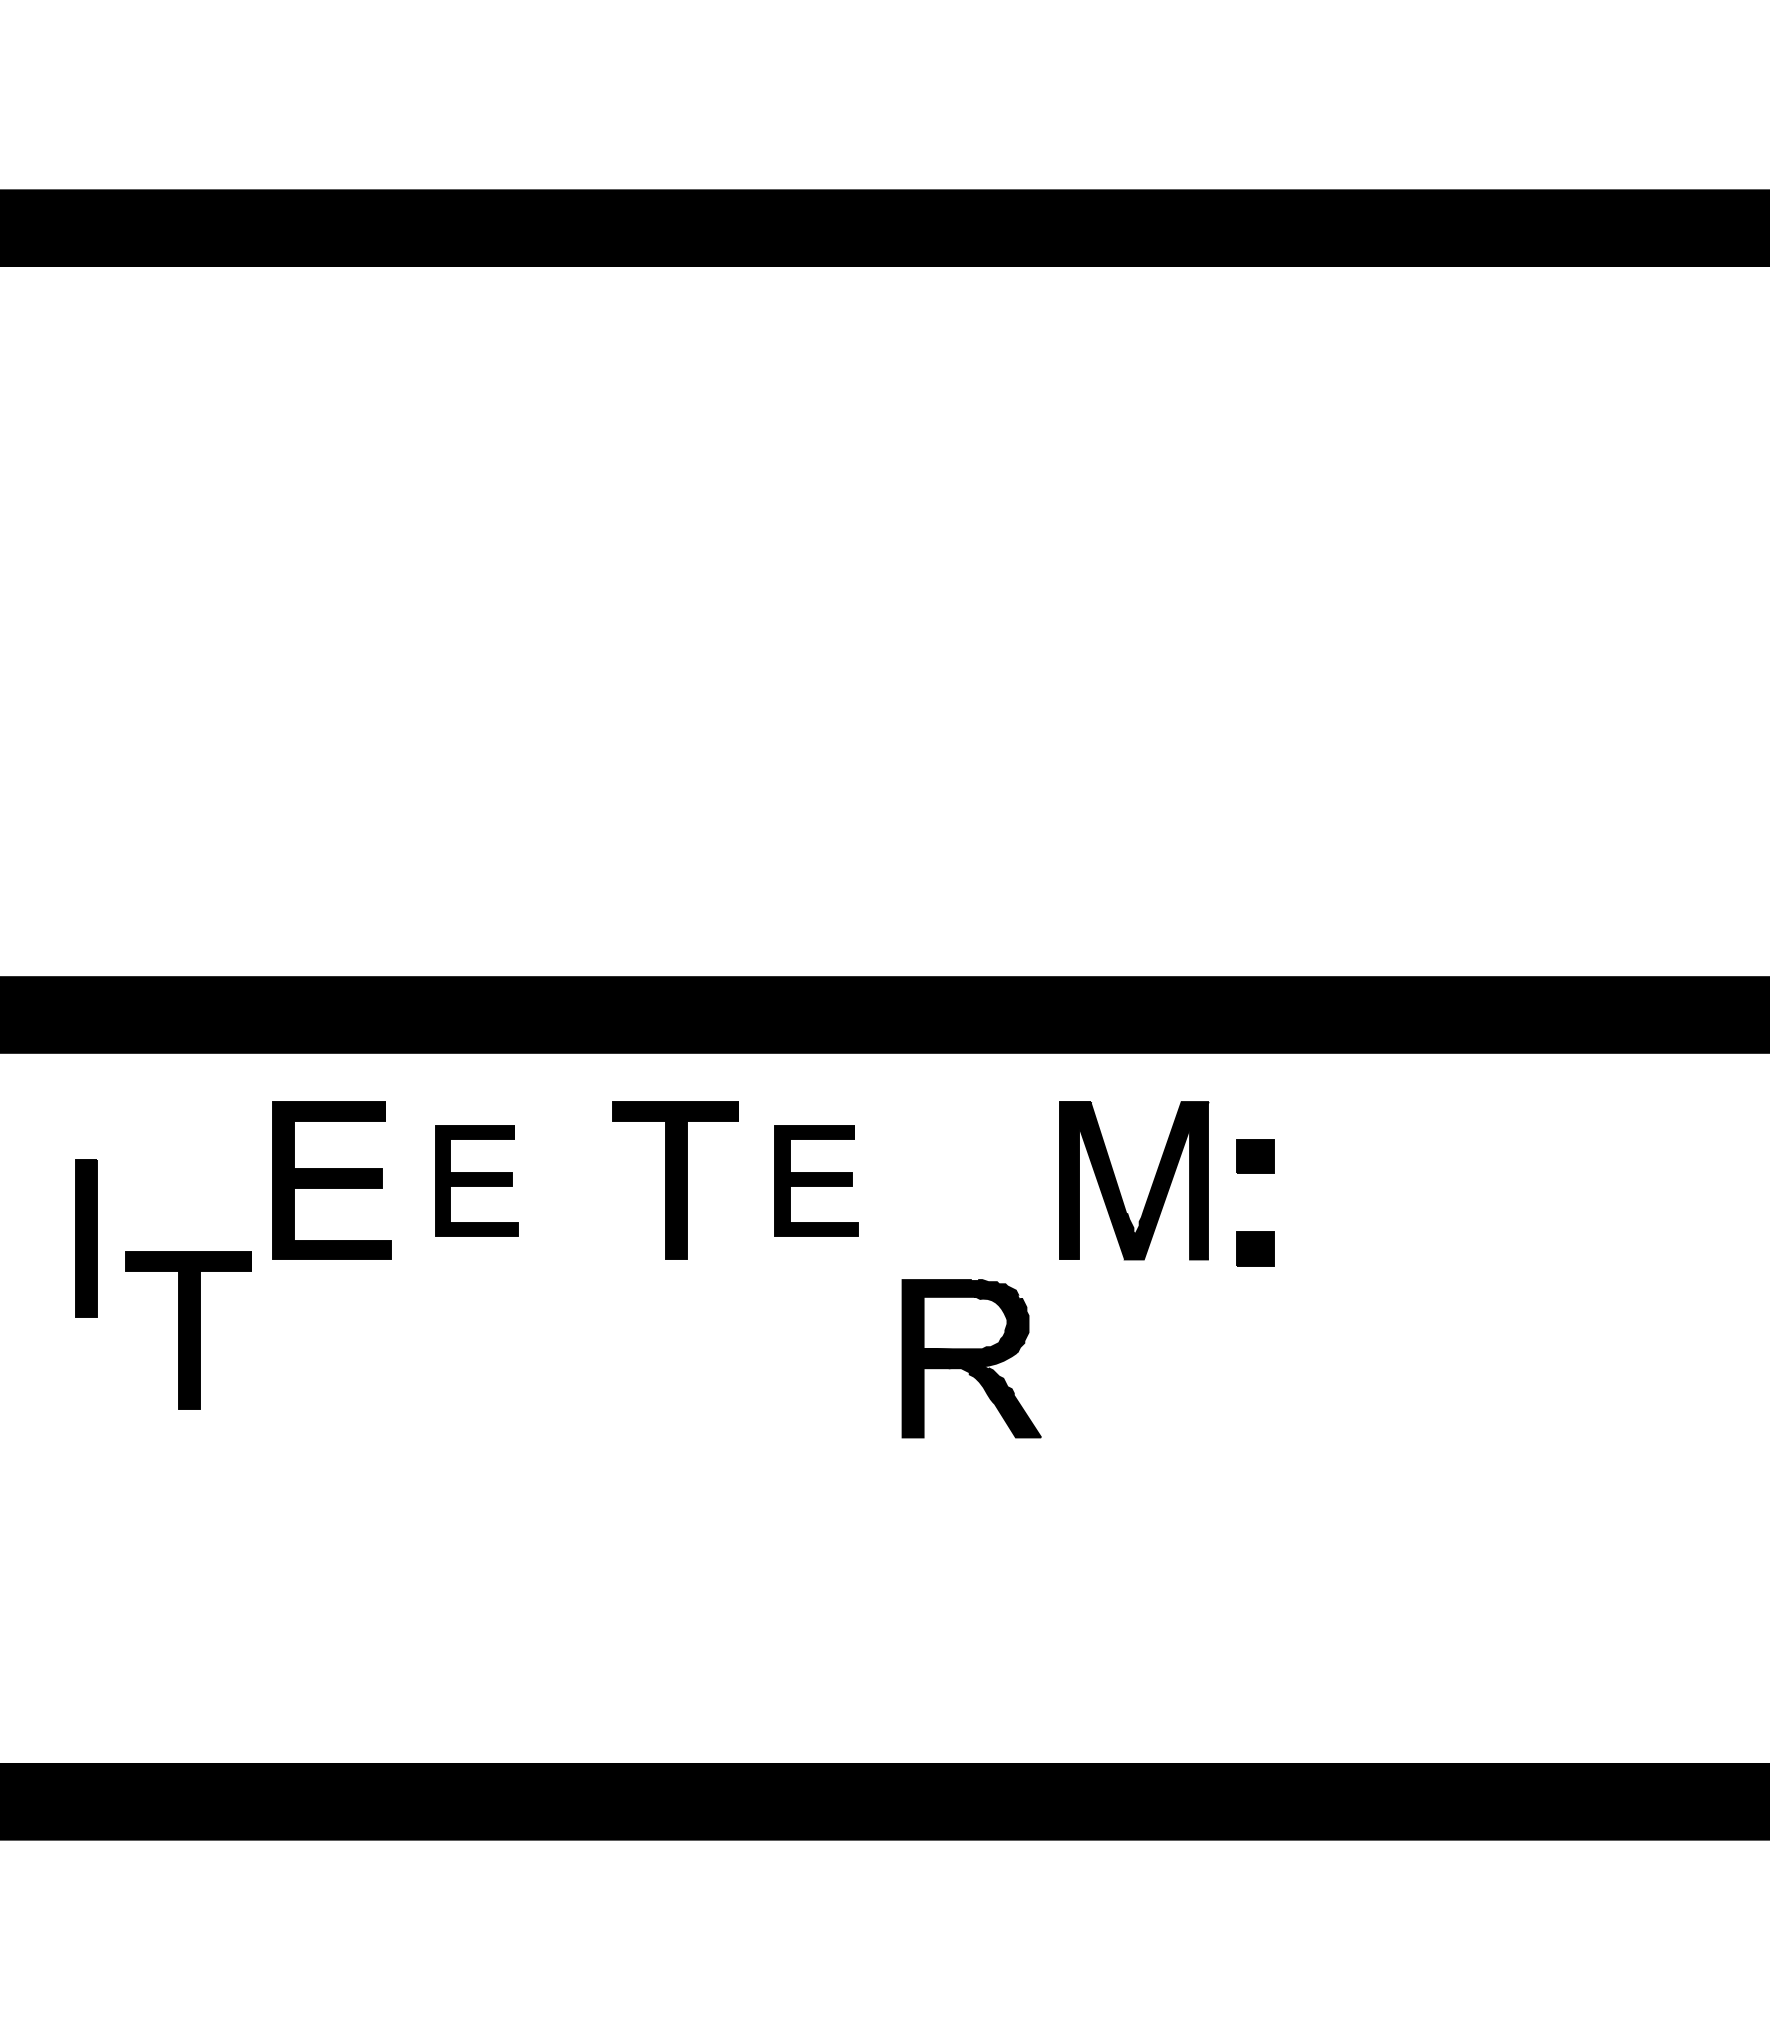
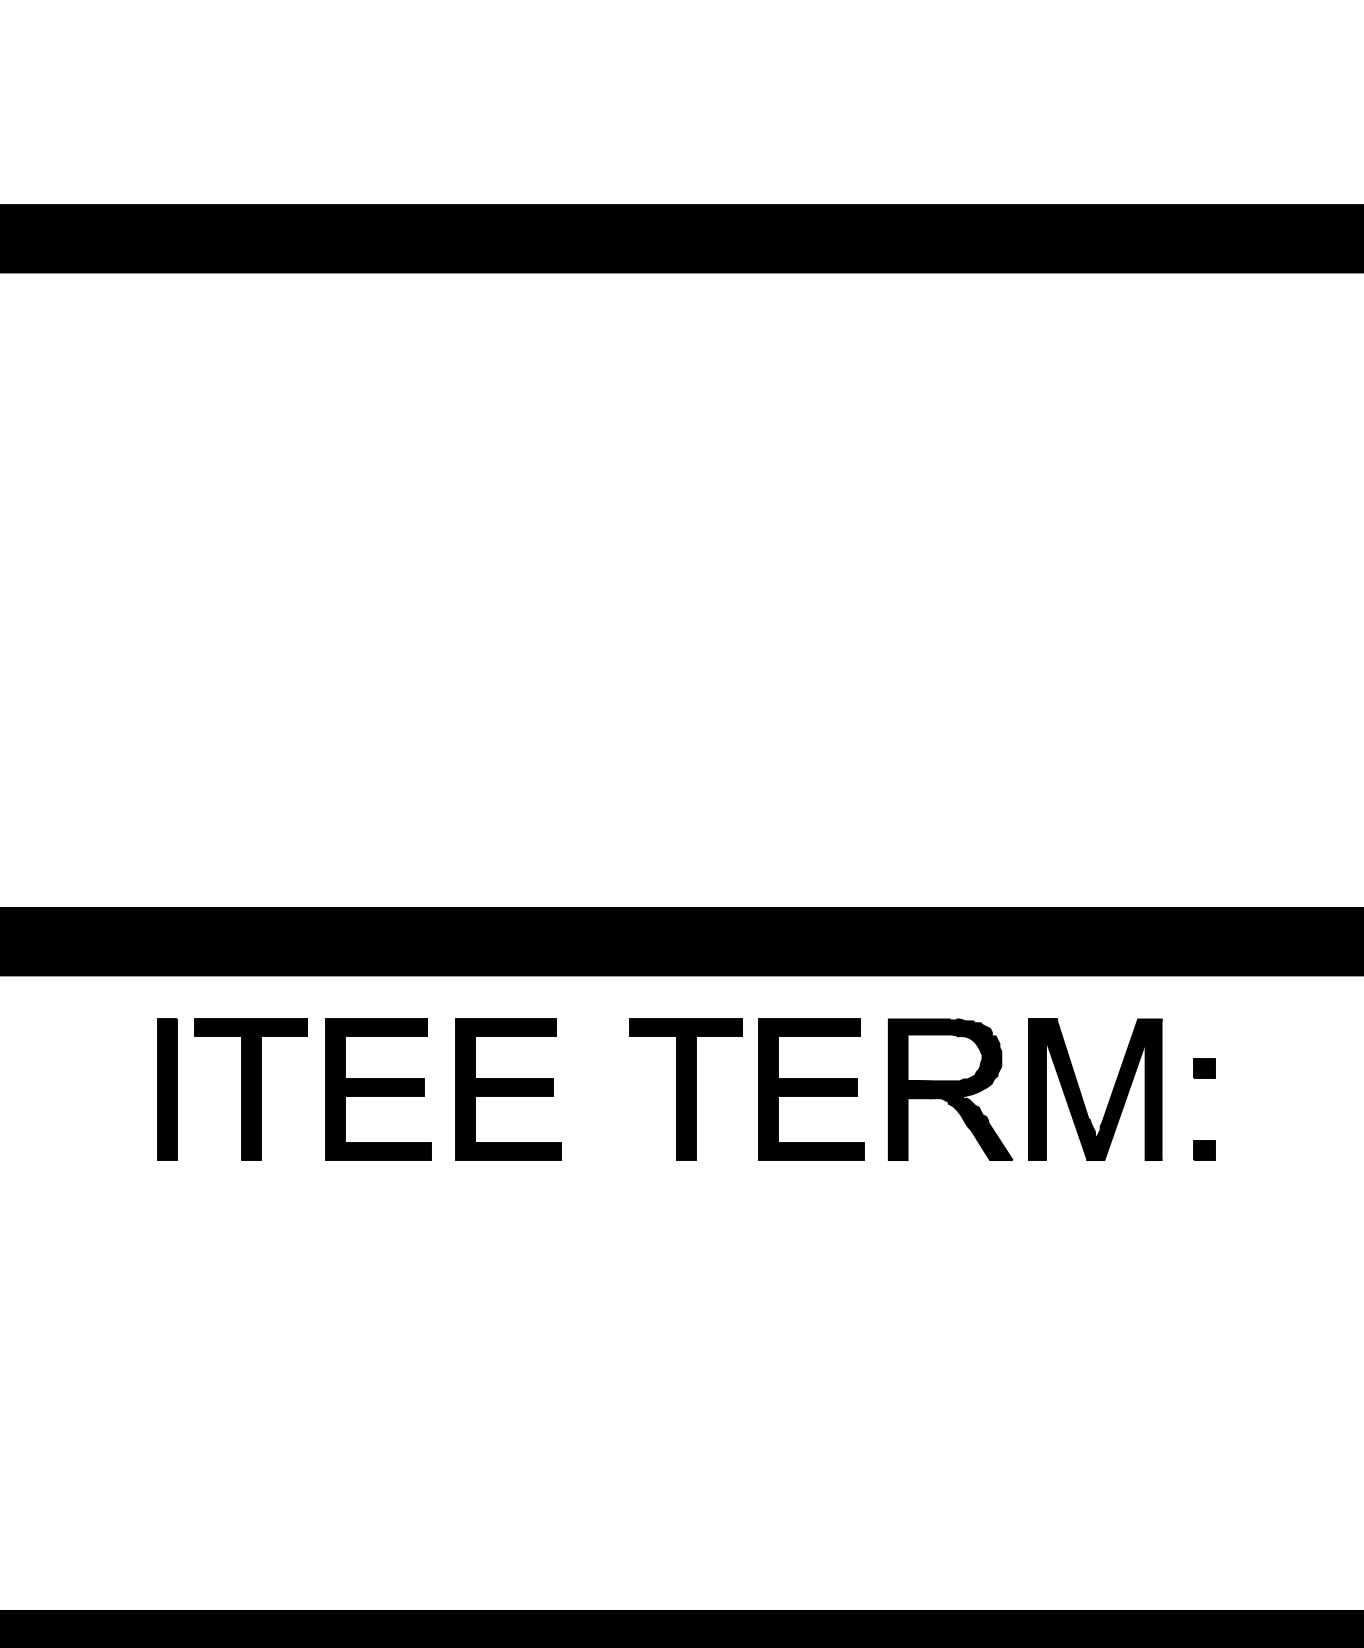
part: (1256, 1156) -> (1204, 1068), size x0.62
part: (476, 1180) -> (508, 1089), size x1.43
part: (816, 1180) -> (811, 1089), size x1.43
part: (86, 1238) -> (166, 1089), moved
part: (1256, 1248) -> (1204, 1150), size x0.62
part: (188, 1330) -> (250, 1089), moved
part: (971, 1358) -> (950, 1089), moved

